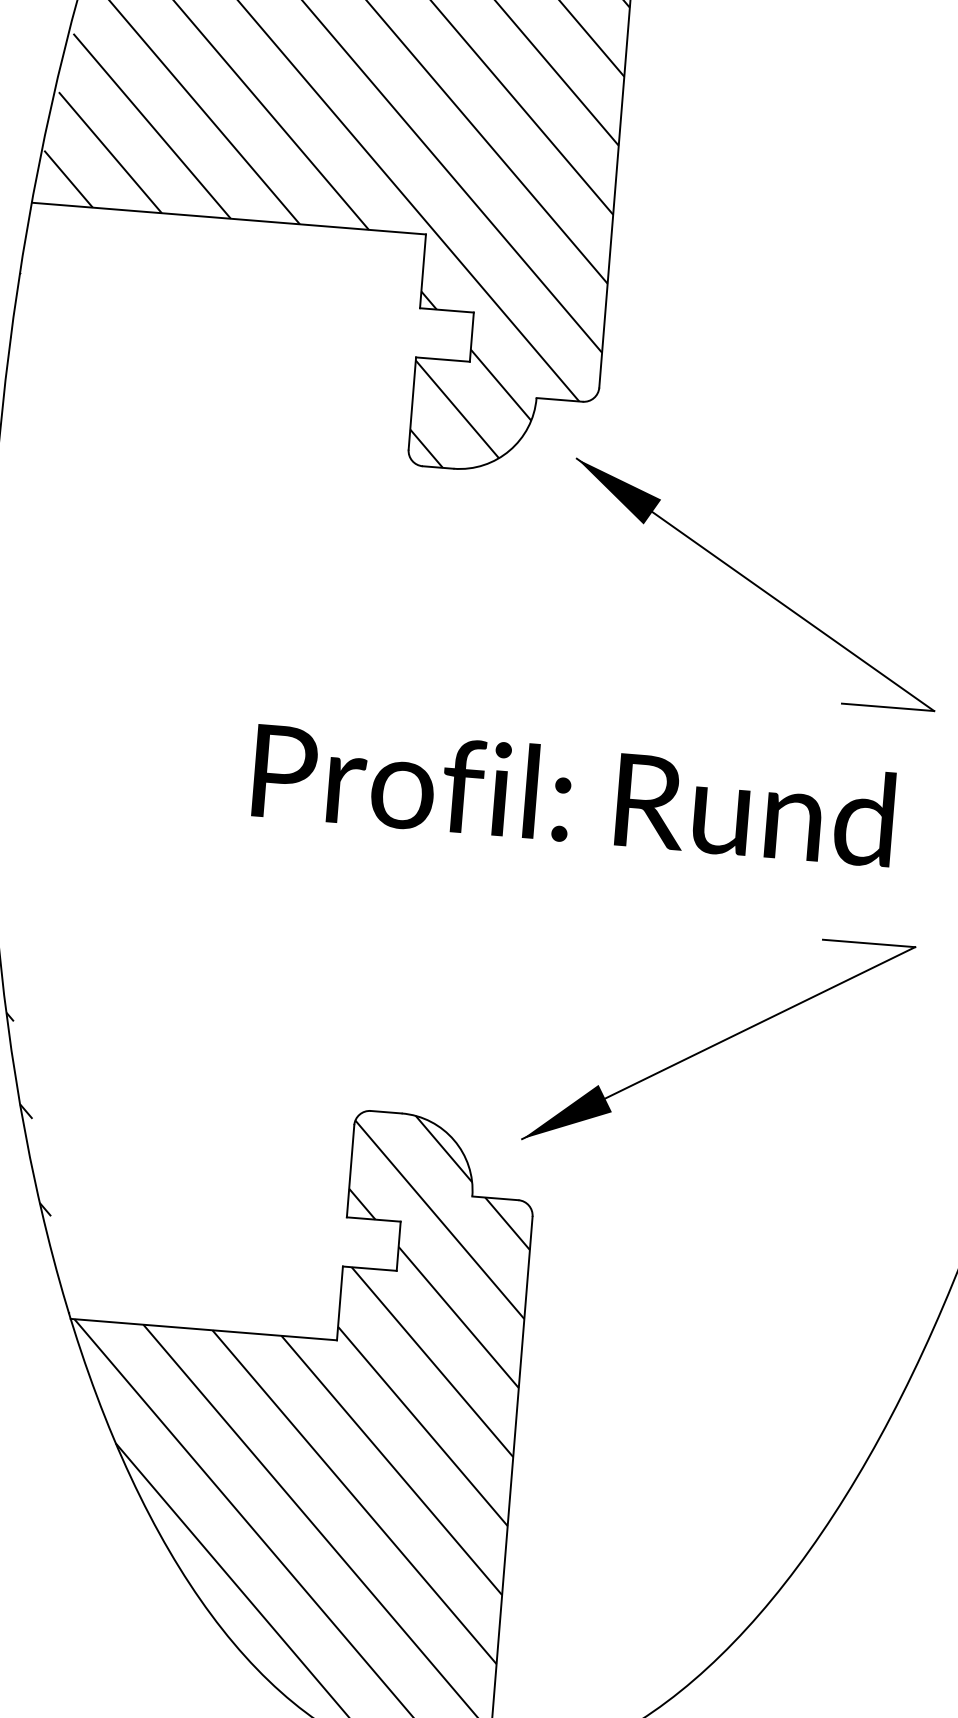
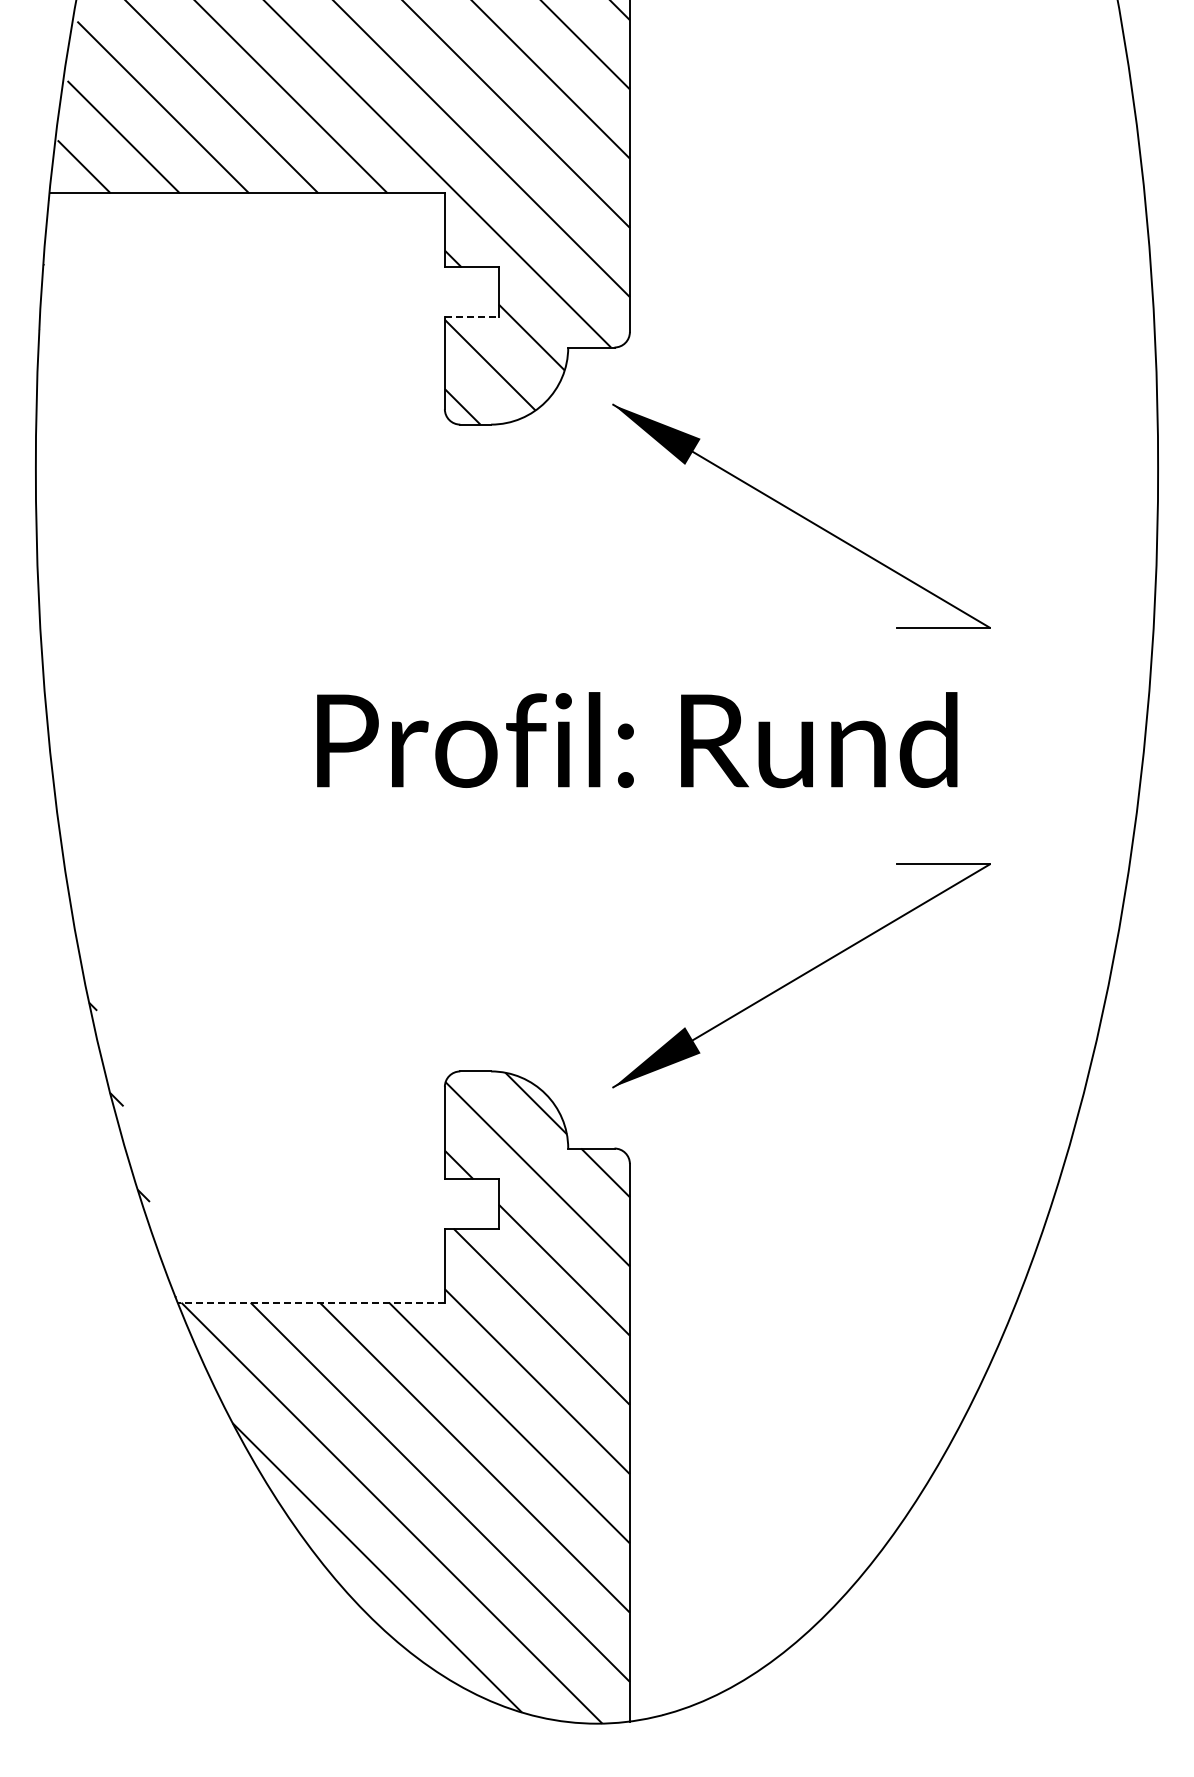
line: (442, 359) -> (471, 316), solid -> dashed
line: (204, 1329) -> (311, 1302), solid -> dashed

